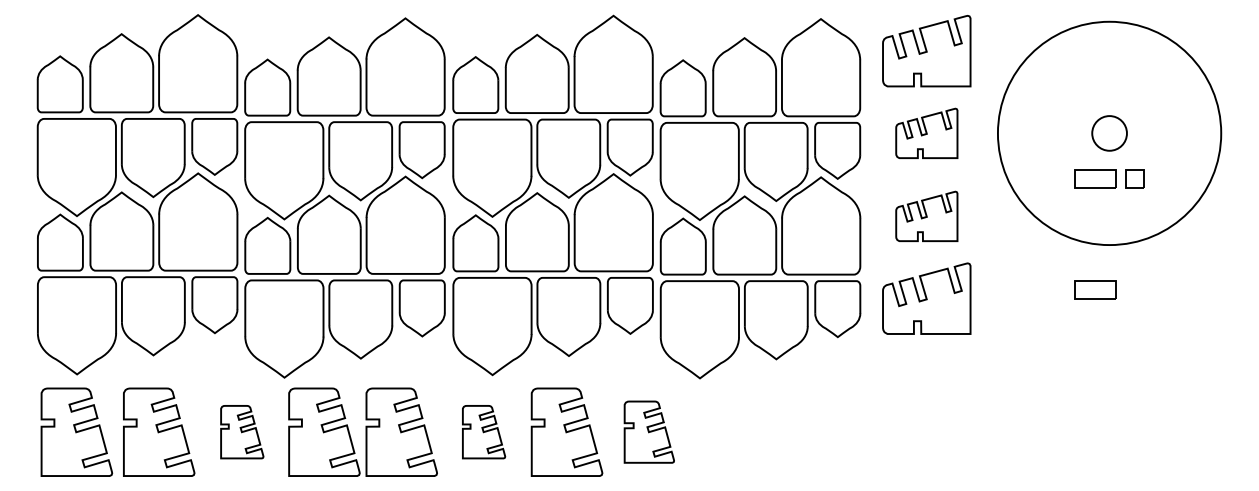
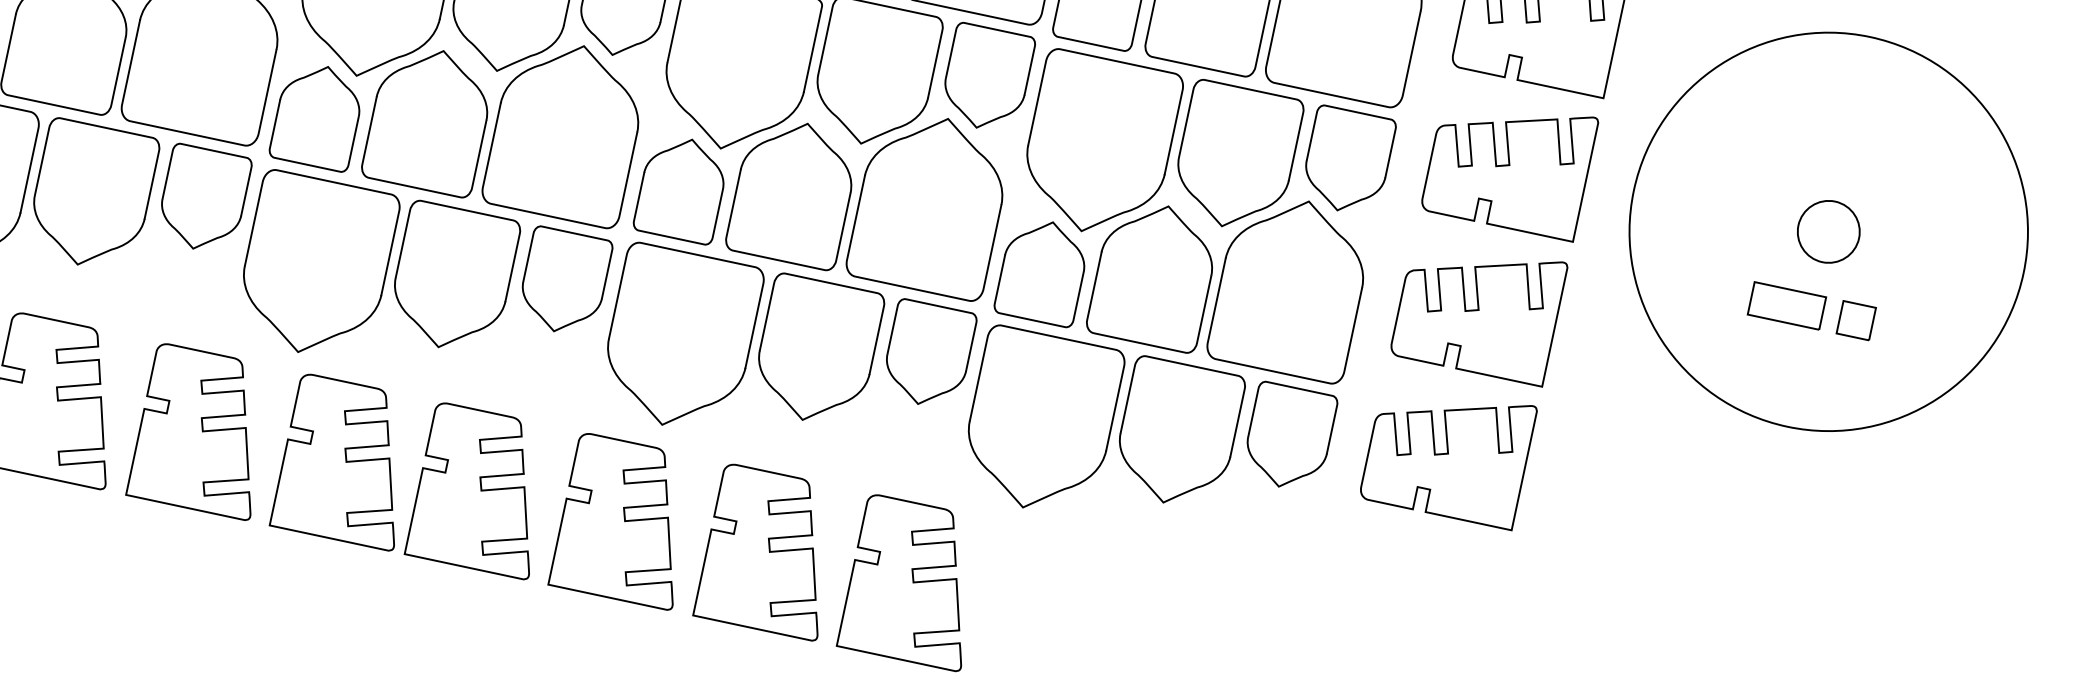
part: (926, 133) -> (1509, 164), size x1.43
part: (926, 216) -> (1478, 308), size x1.43
part: (1095, 289) -> (1746, 499), removed
part: (242, 431) -> (204, 430), size x1.67
part: (483, 431) -> (625, 519), size x1.67
part: (649, 431) -> (915, 581), size x1.43

